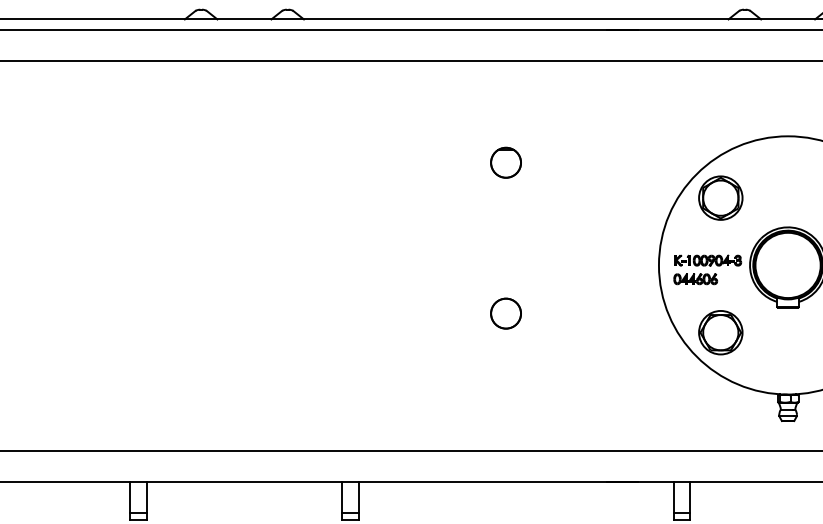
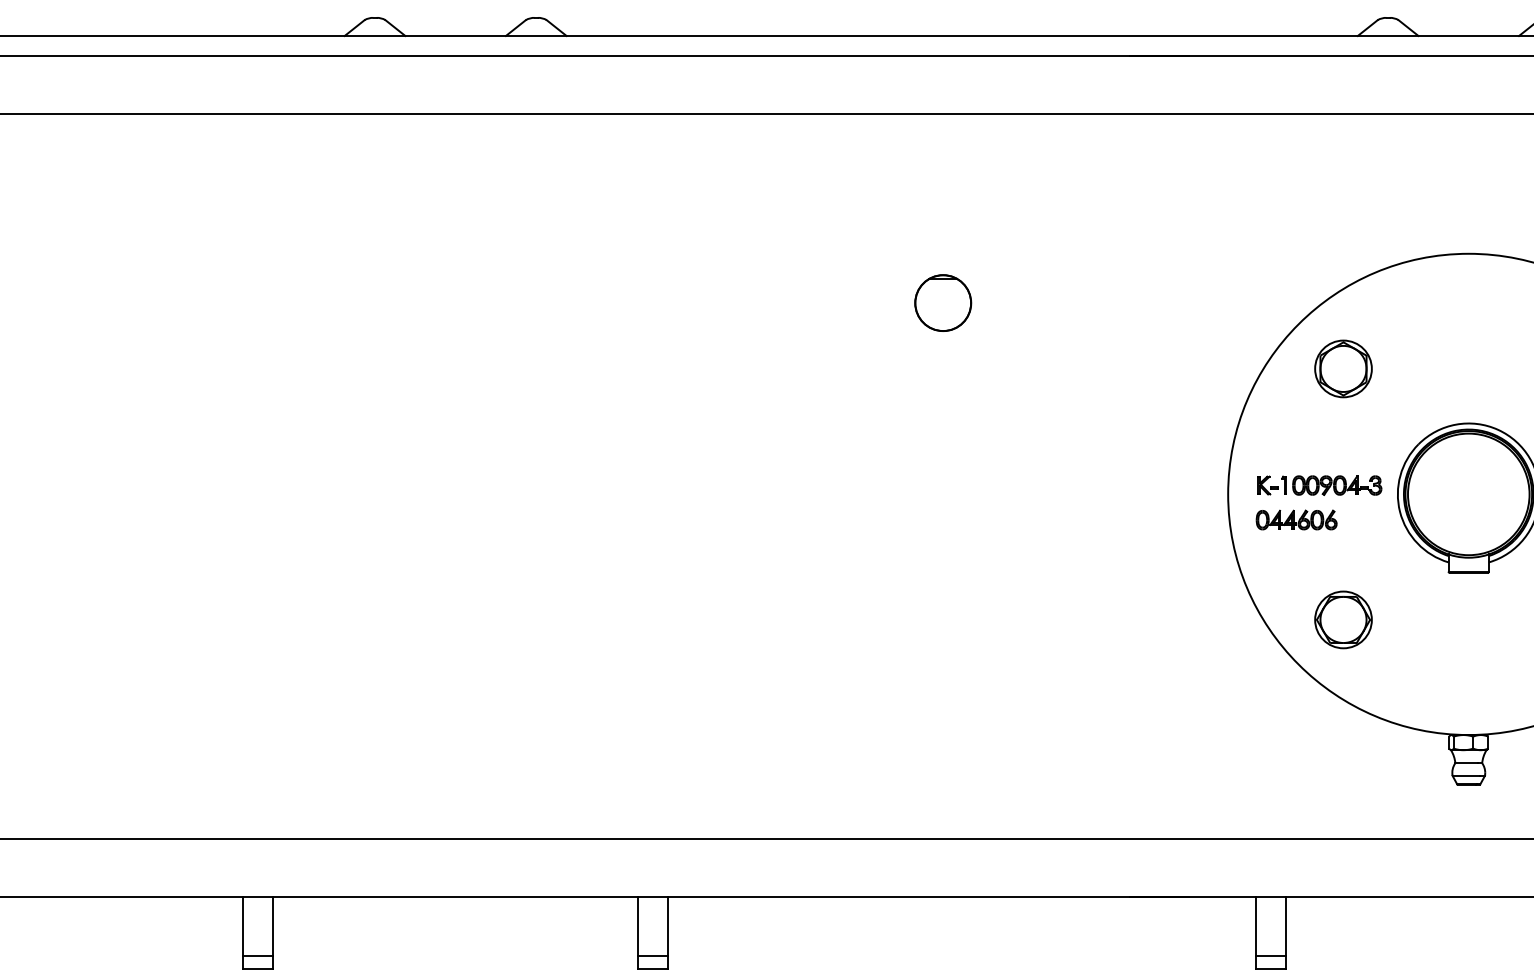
part: (720, 197) -> (1342, 367), size x0.7
circle: (505, 313) -> (942, 583), removed
part: (720, 332) -> (1342, 619), size x0.7

